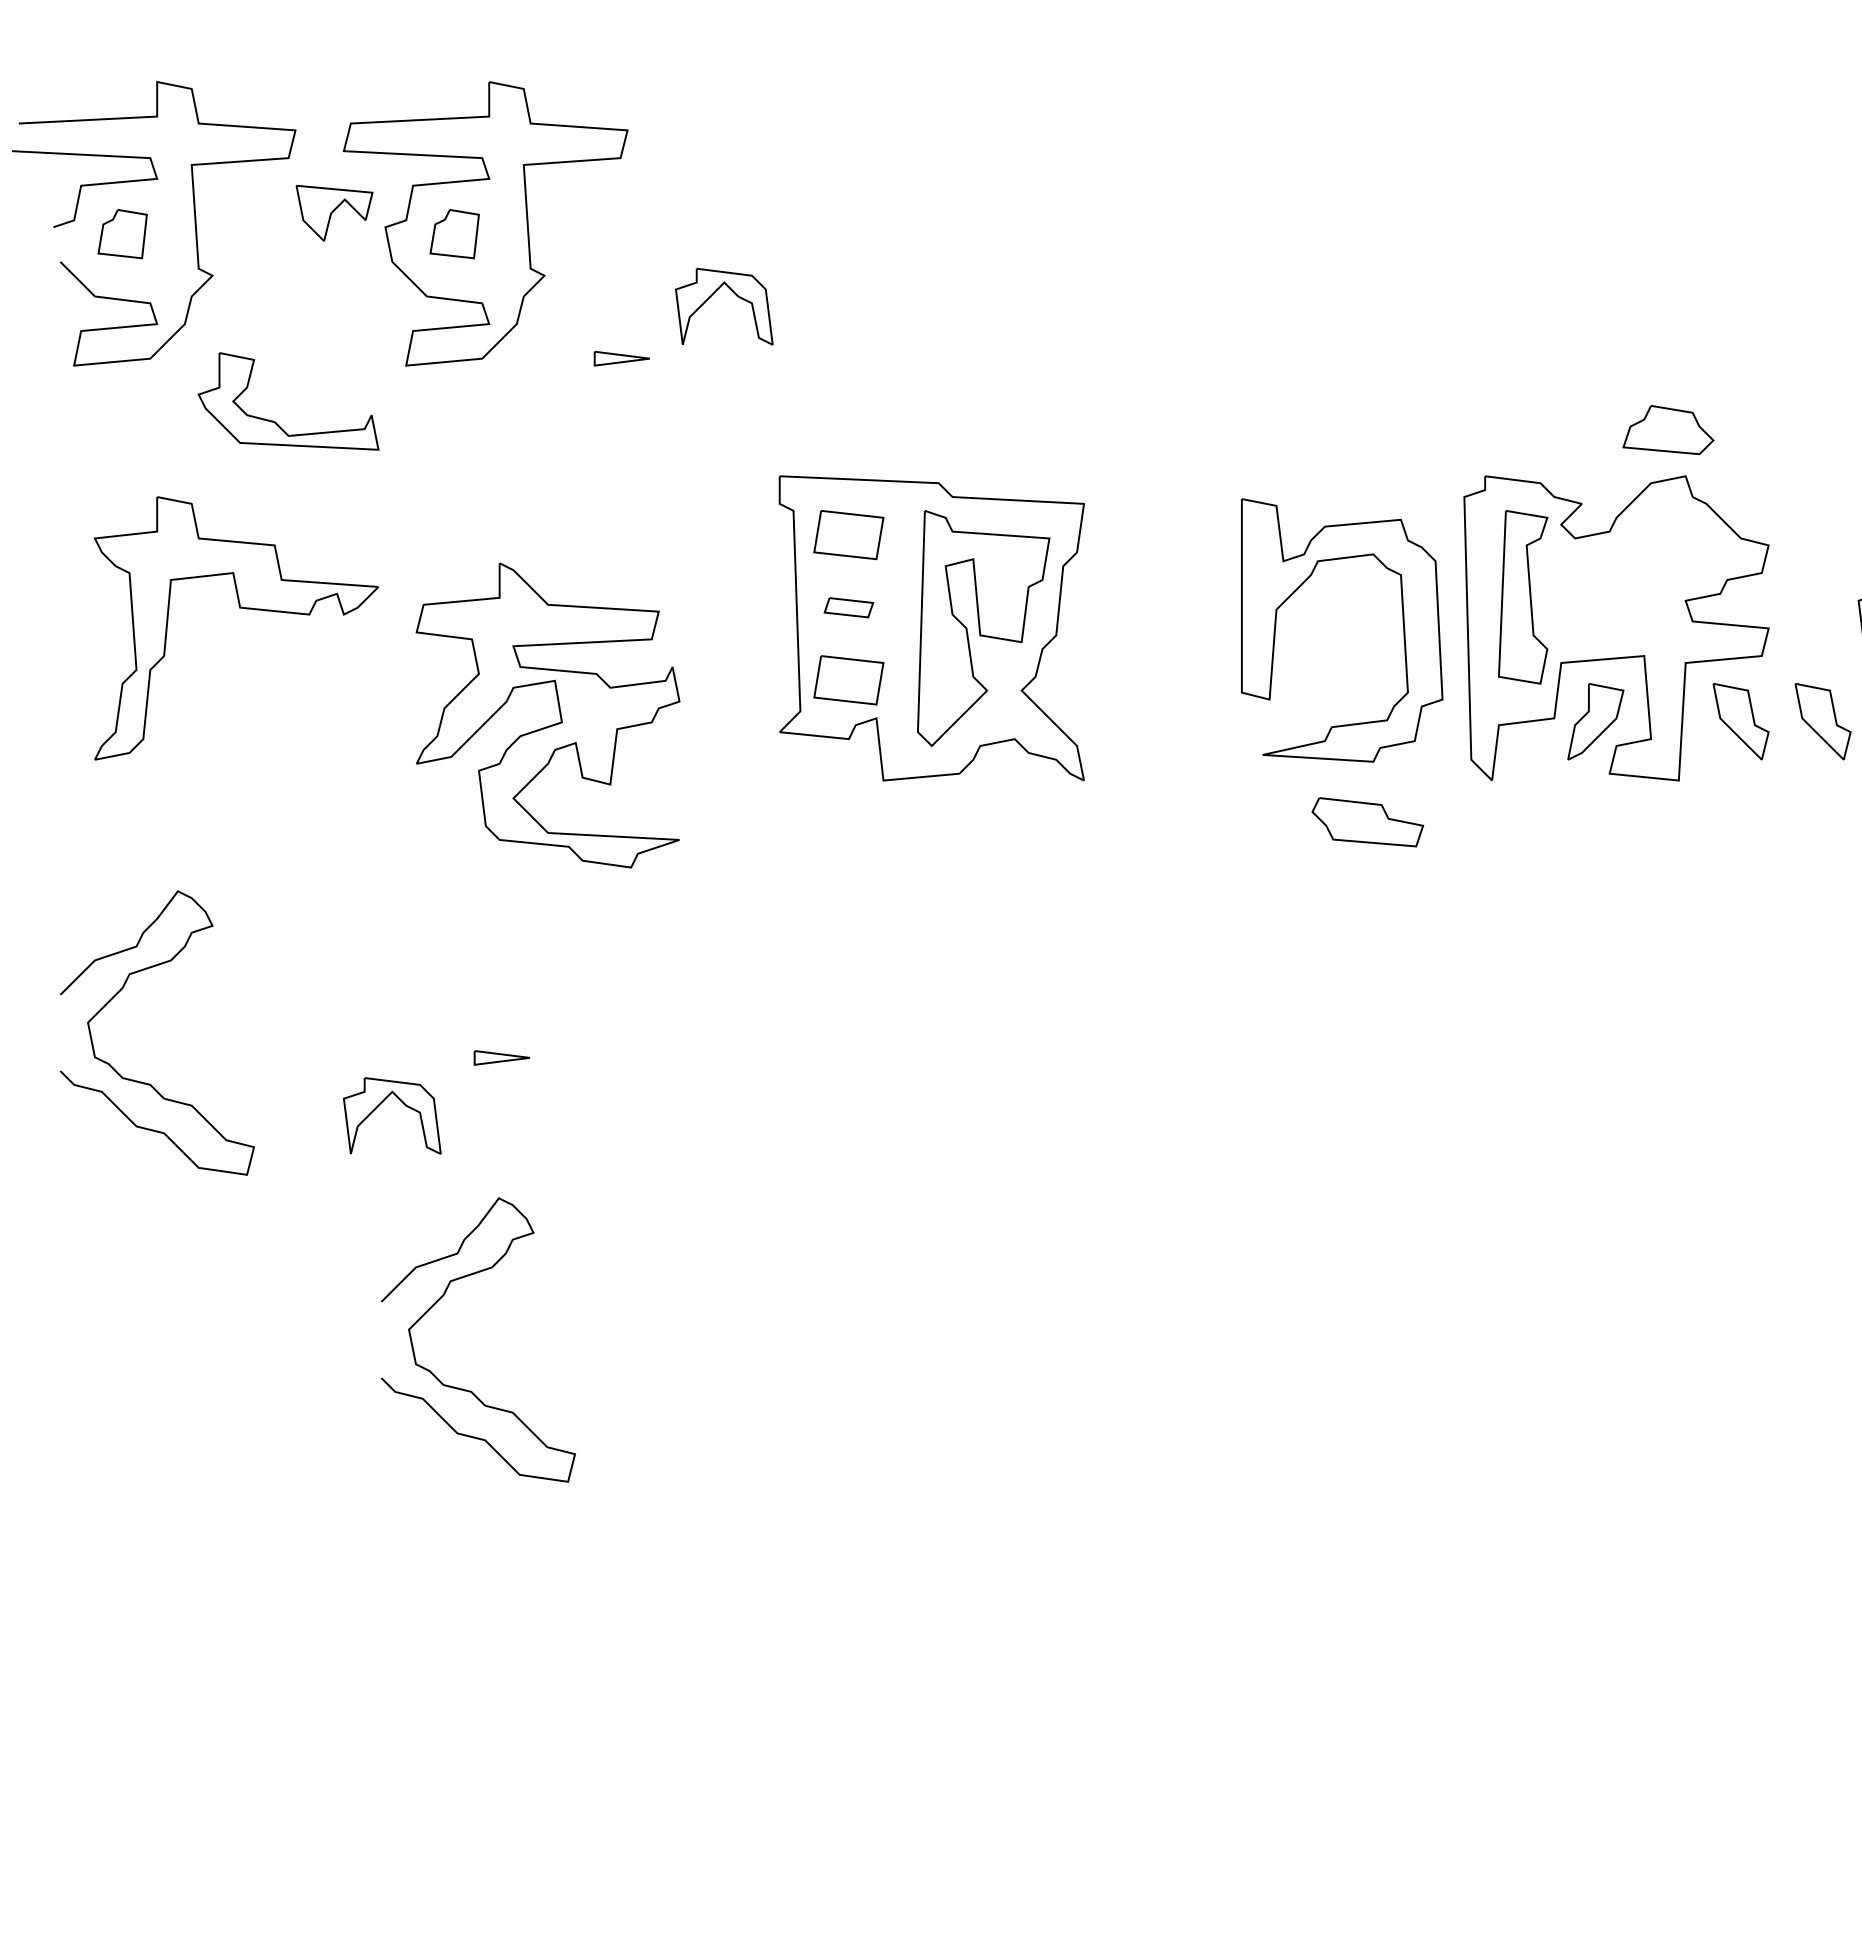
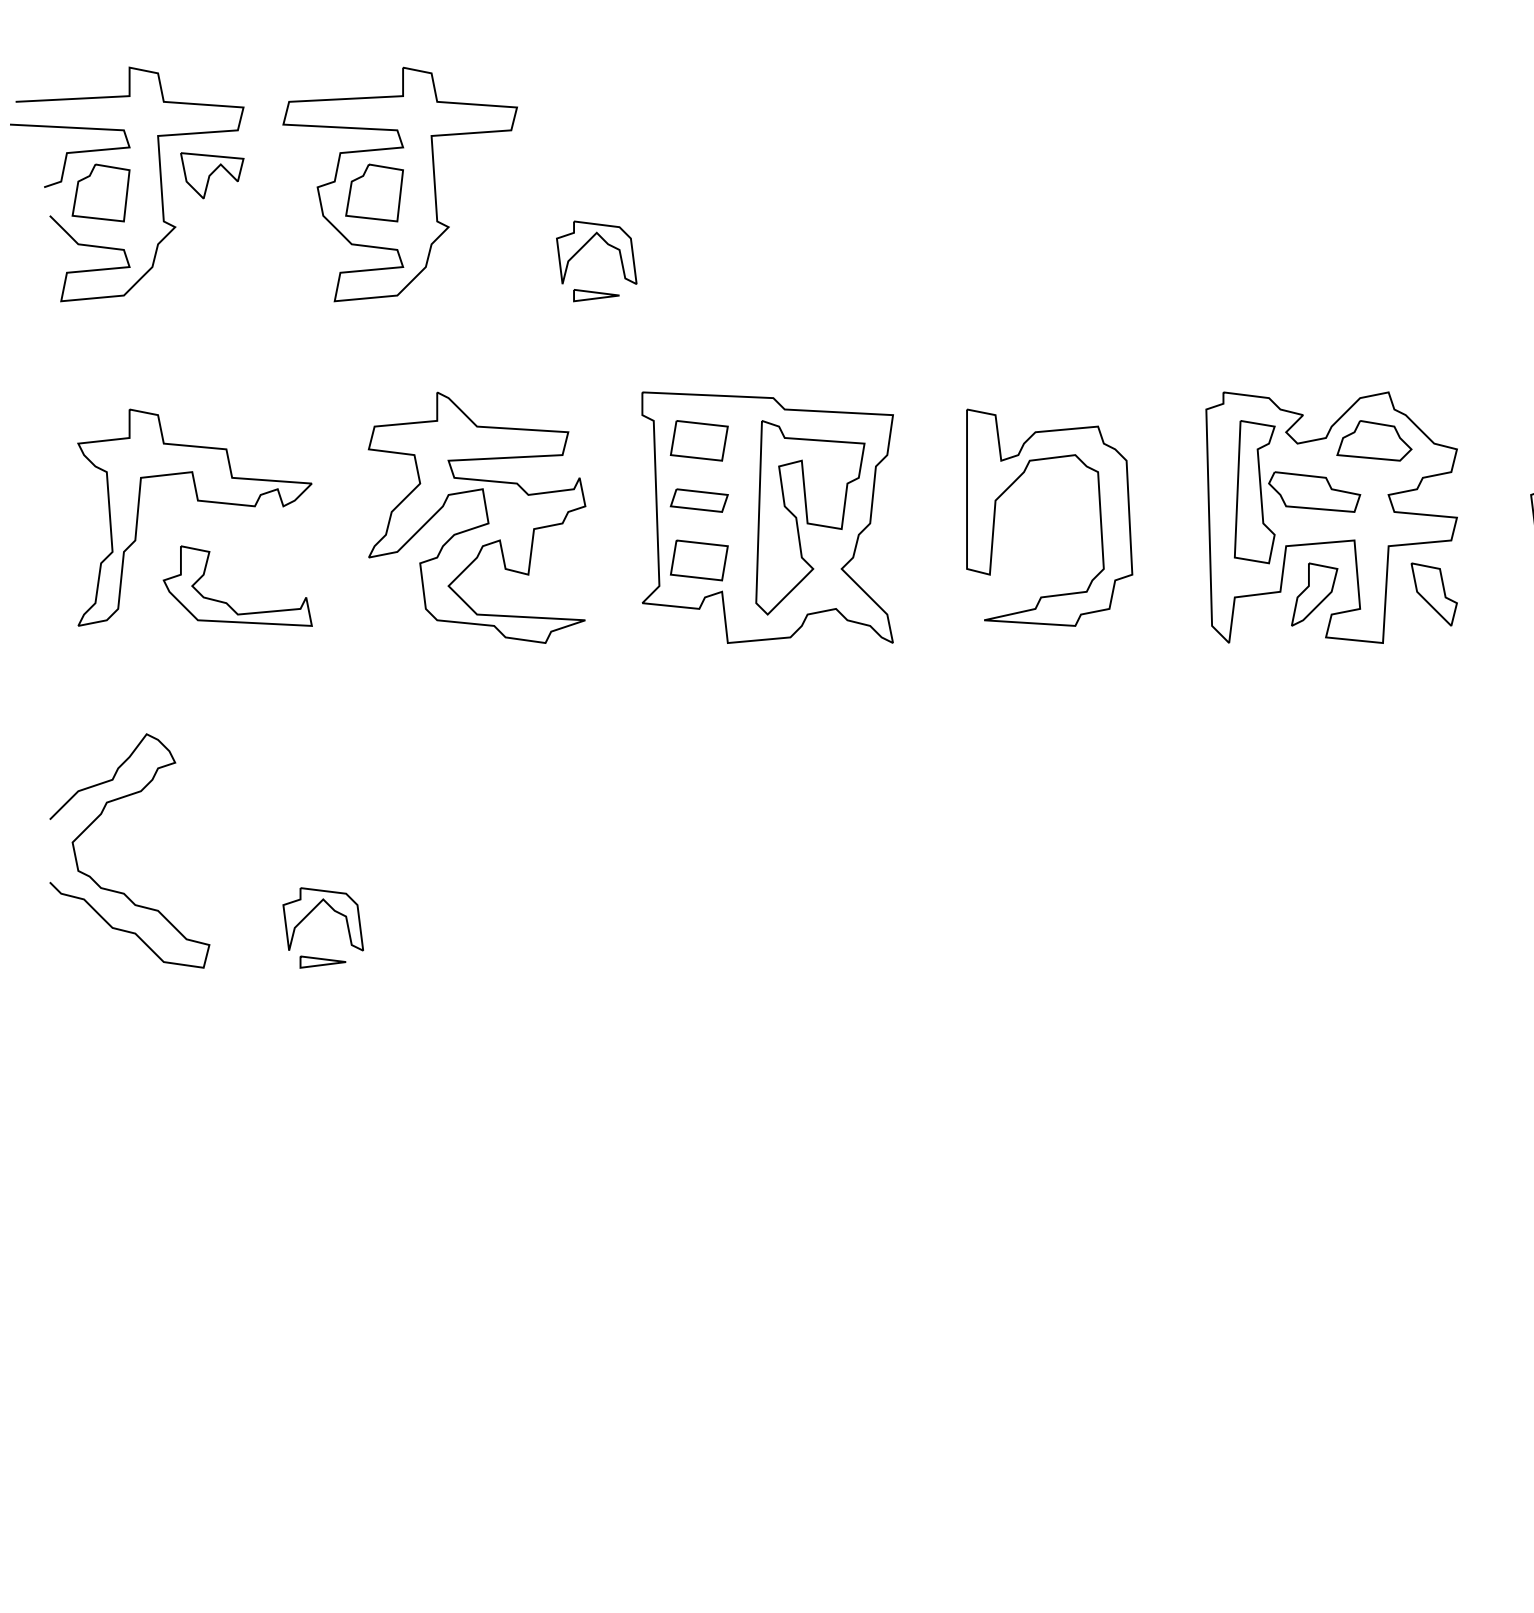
part: (334, 212) -> (212, 175), moved
part: (122, 233) -> (101, 192), size x1.43
part: (454, 233) -> (374, 192), size x1.43
part: (621, 358) -> (596, 295), moved
part: (275, 421) -> (227, 602), moved
part: (1668, 430) -> (1374, 441), moved
part: (1300, 587) -> (1015, 482), moved
part: (848, 607) -> (699, 500), size x1.43
part: (1822, 721) -> (1501, 594), removed
part: (551, 724) -> (479, 525), moved
part: (1367, 822) -> (1314, 492), moved
part: (501, 1057) -> (322, 961), moved
curve: (466, 1389) -> (384, 1144), removed

